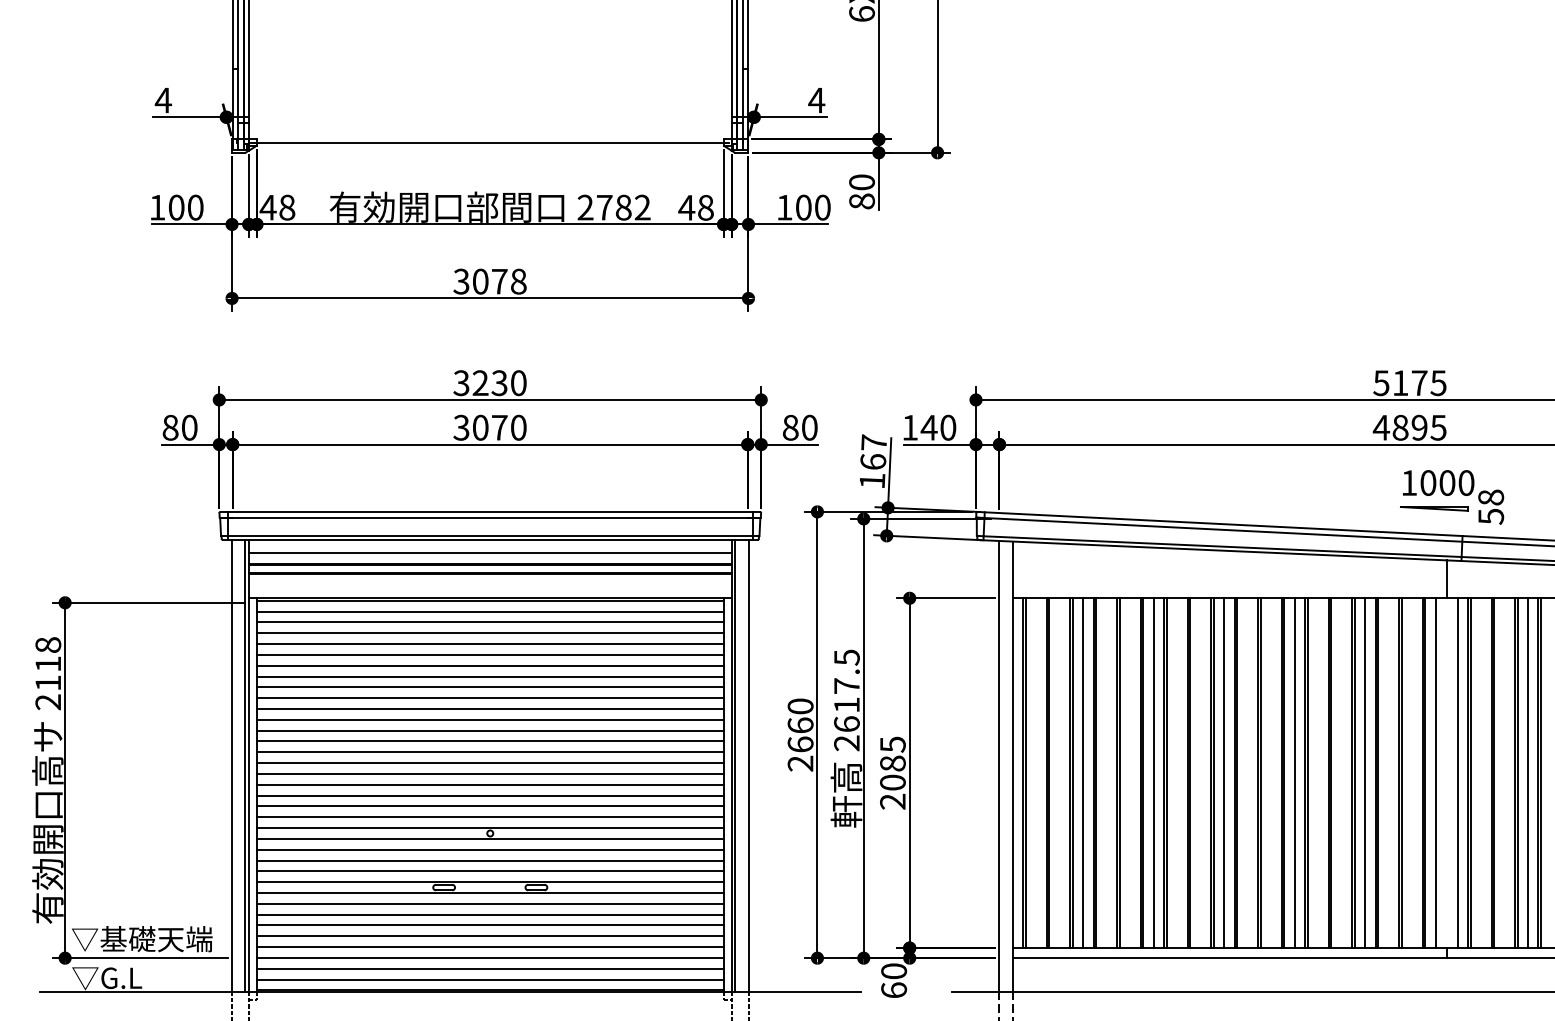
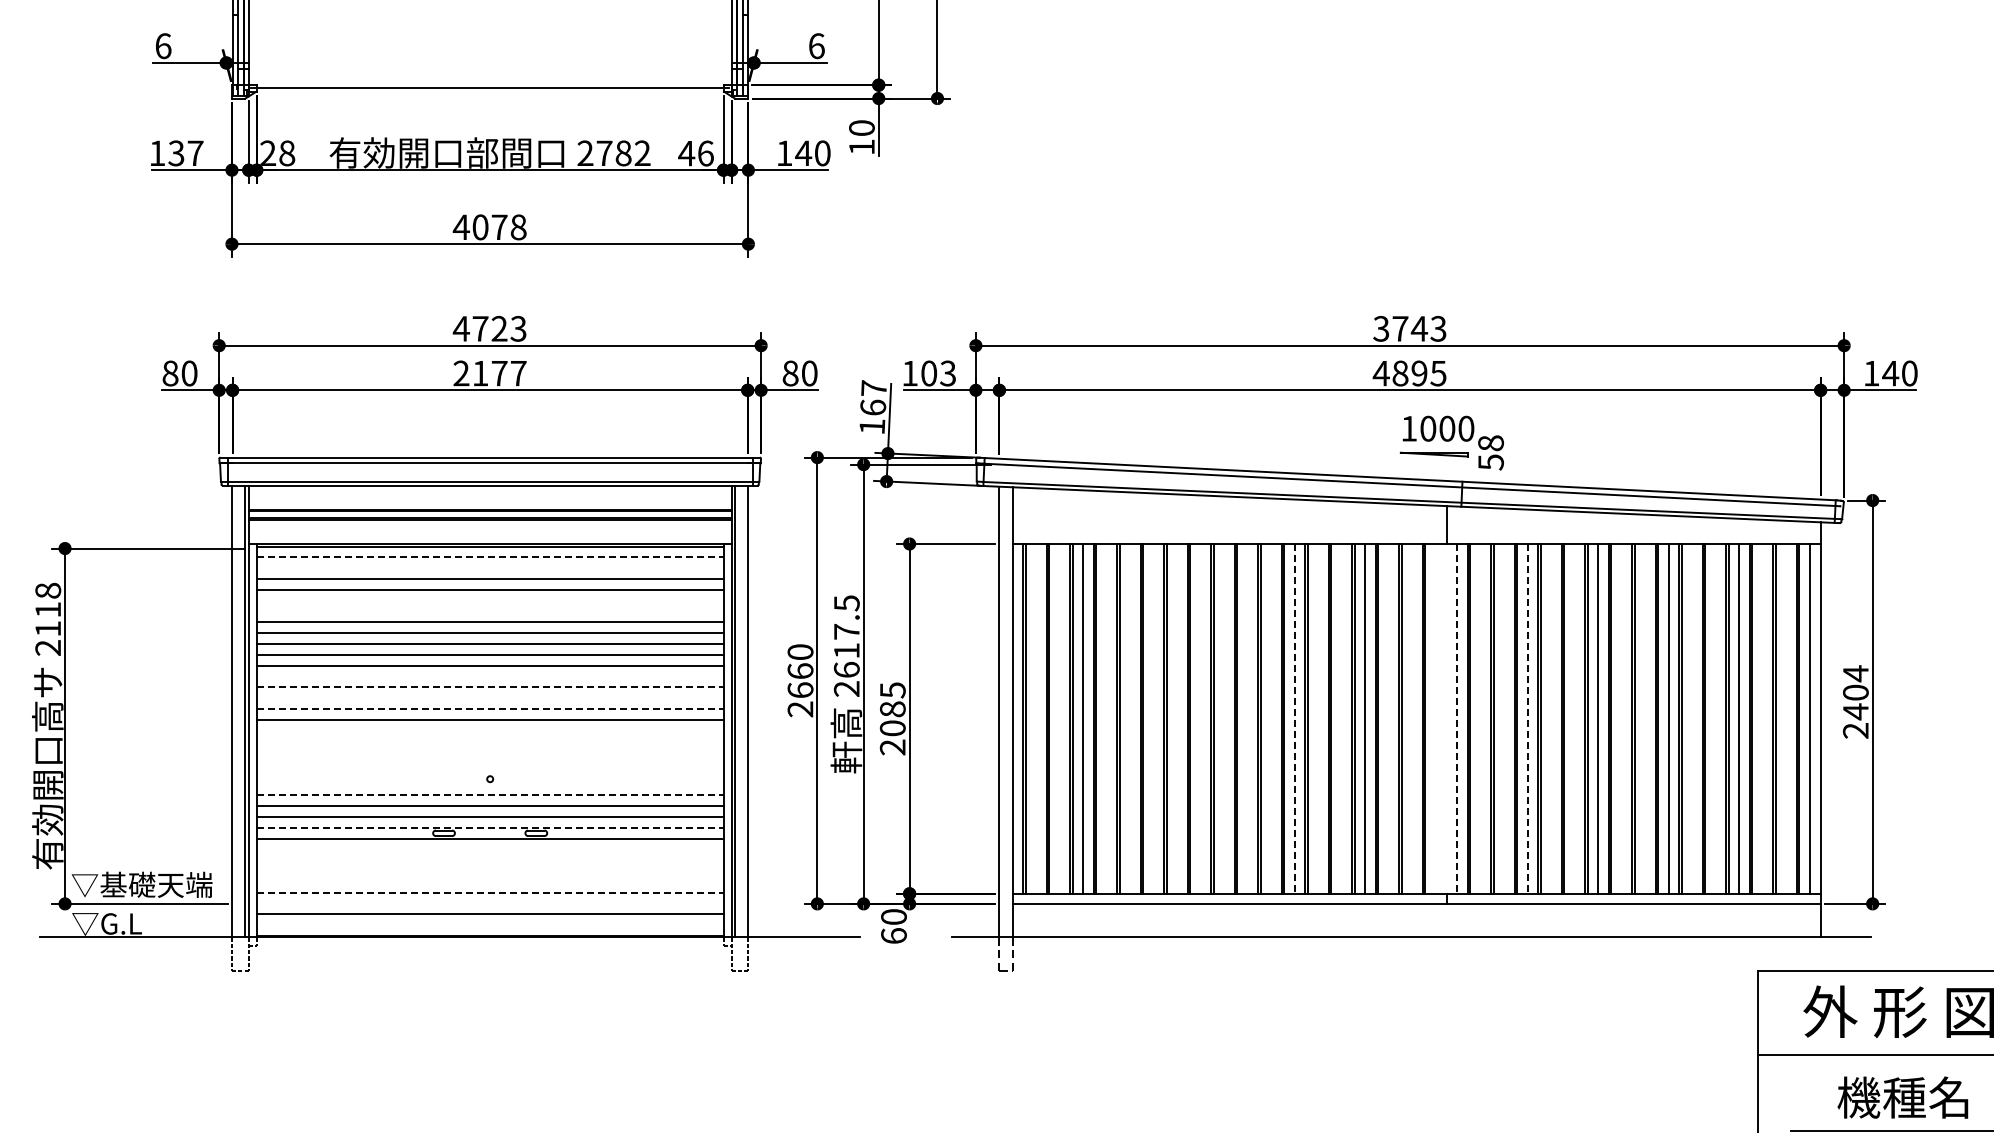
text: (162, 100) -> (162, 46), 4 -> 6
text: (816, 100) -> (816, 46), 4 -> 6
text: (861, 201) -> (861, 147), 80 -> 10
text: (267, 206) -> (267, 152), 48 -> 28
text: (185, 207) -> (185, 153), 100 -> 137
text: (705, 207) -> (705, 153), 48 -> 46
text: (803, 207) -> (803, 153), 100 -> 140
text: (460, 281) -> (460, 227), 3078 -> 4078
text: (489, 382) -> (489, 328), 3230 -> 4723
text: (1410, 382) -> (1410, 328), 5175 -> 3743
text: (489, 427) -> (489, 373), 3070 -> 2177
text: (938, 427) -> (938, 373), 140 -> 103
line: (489, 553) -> (489, 499), removed
line: (490, 611) -> (490, 557), solid -> dashed
line: (489, 622) -> (489, 568), removed
line: (489, 654) -> (489, 600), removed
line: (489, 665) -> (489, 611), removed
line: (489, 730) -> (489, 676), removed
line: (490, 741) -> (490, 687), solid -> dashed
line: (489, 752) -> (489, 698), removed
line: (490, 762) -> (490, 708), solid -> dashed
line: (1153, 772) -> (1153, 718), removed
line: (1224, 772) -> (1224, 718), removed
line: (1294, 772) -> (1294, 718), solid -> dashed
line: (1435, 772) -> (1435, 718), removed
line: (1457, 772) -> (1457, 718), solid -> dashed
line: (1527, 772) -> (1527, 718), solid -> dashed
line: (489, 784) -> (489, 730), removed
line: (489, 795) -> (489, 741), removed
line: (489, 806) -> (489, 752), removed
line: (489, 816) -> (489, 762), removed
line: (489, 827) -> (489, 773), removed
line: (489, 838) -> (489, 784), removed
line: (490, 849) -> (490, 795), solid -> dashed
line: (490, 881) -> (490, 827), solid -> dashed
line: (489, 903) -> (489, 849), removed
line: (489, 914) -> (489, 860), removed
line: (489, 925) -> (489, 871), removed
line: (489, 936) -> (489, 882), removed
line: (490, 946) -> (490, 892), solid -> dashed
line: (489, 957) -> (489, 903), removed
line: (489, 979) -> (489, 925), removed

